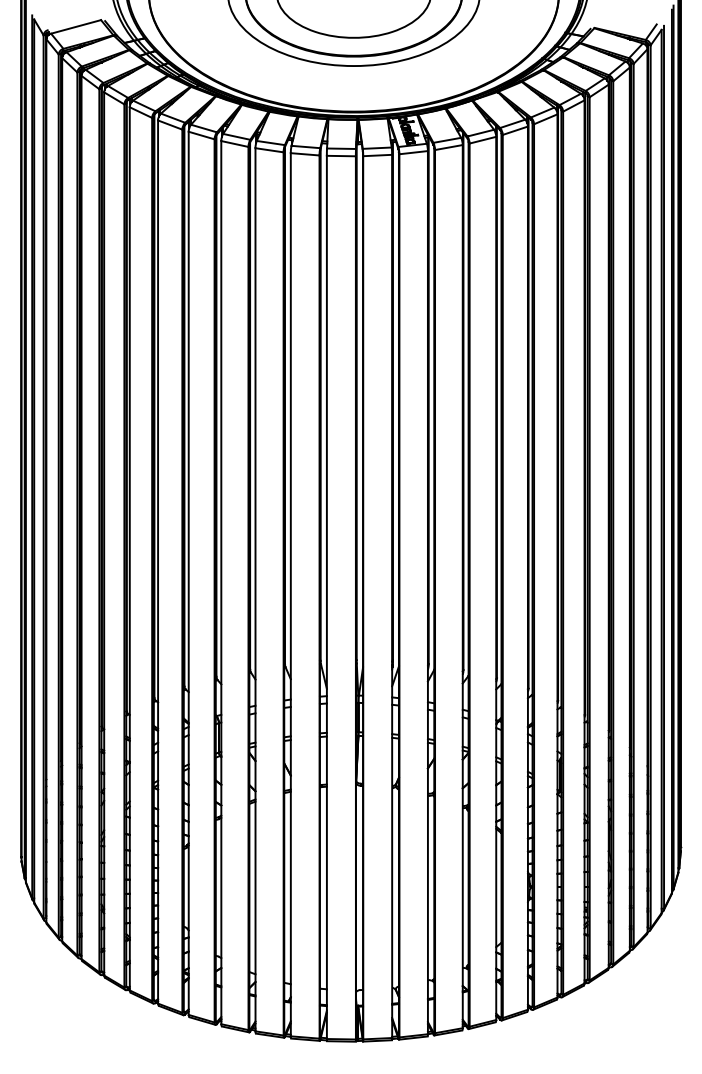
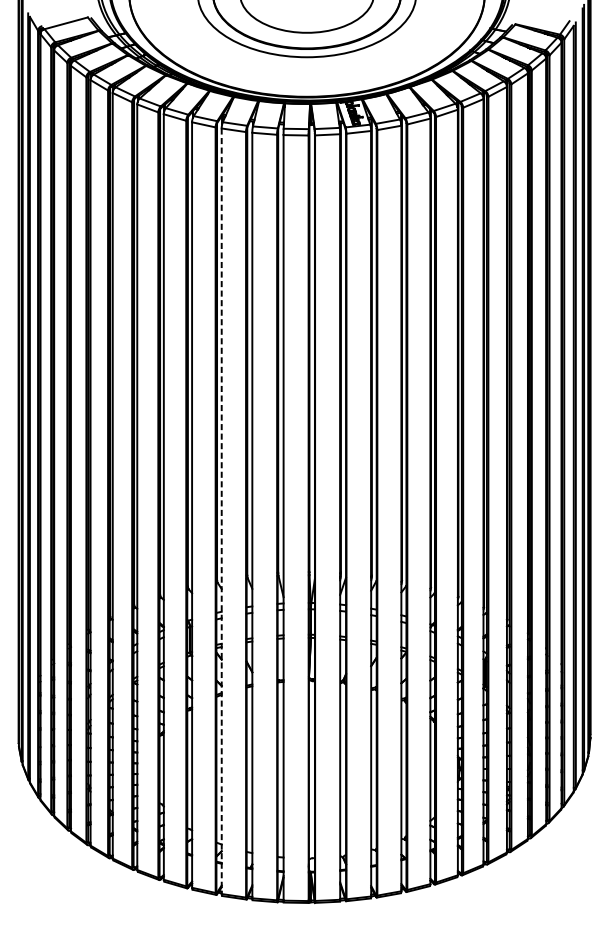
line: (255, 589) -> (221, 511), solid -> dashed

